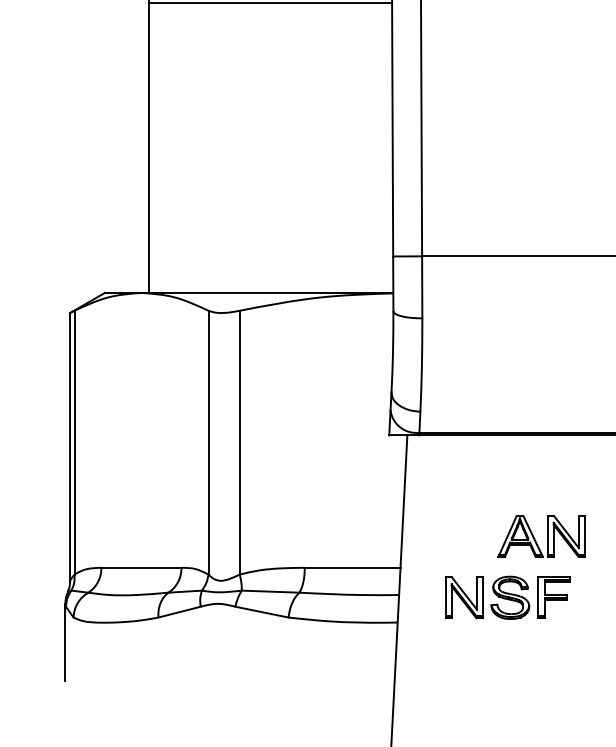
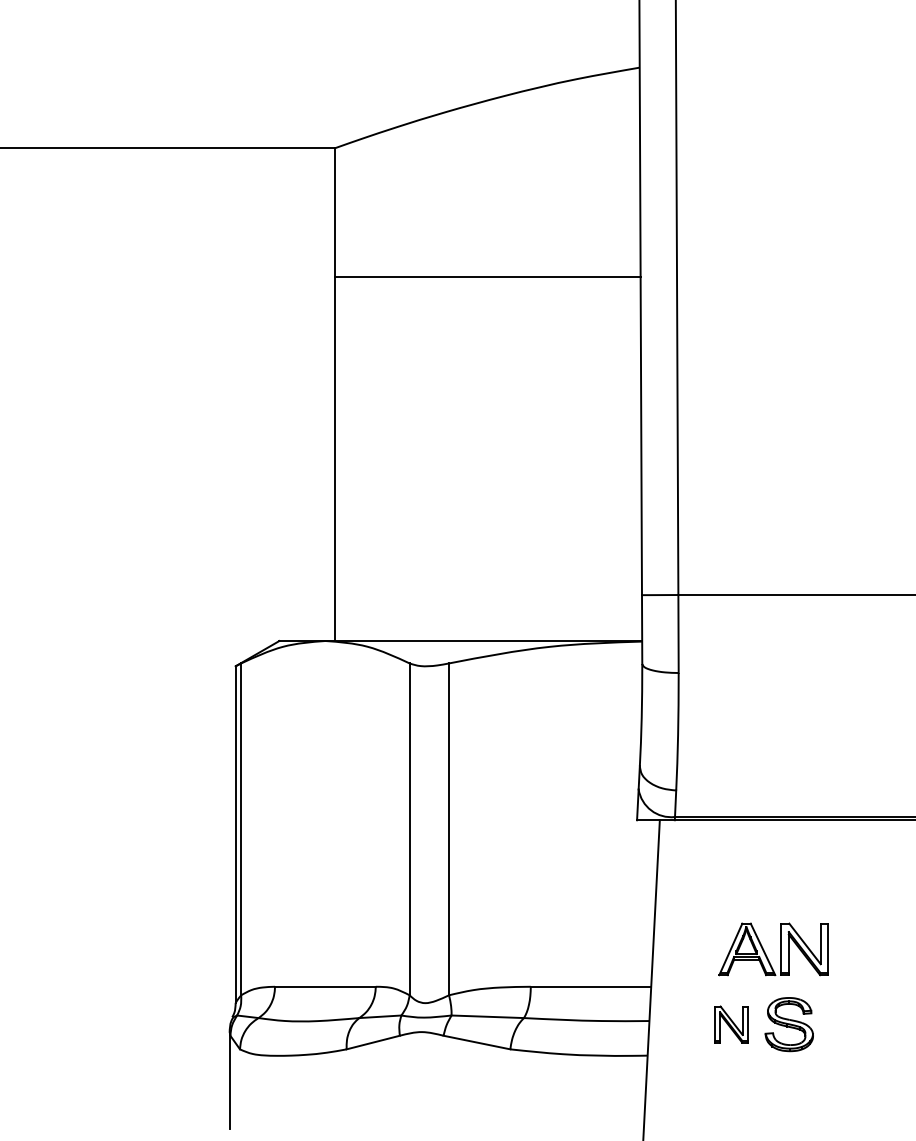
part: (547, 536) -> (780, 949), moved
part: (464, 597) -> (731, 1024), size x0.7
part: (554, 597) -> (844, 1024), removed

